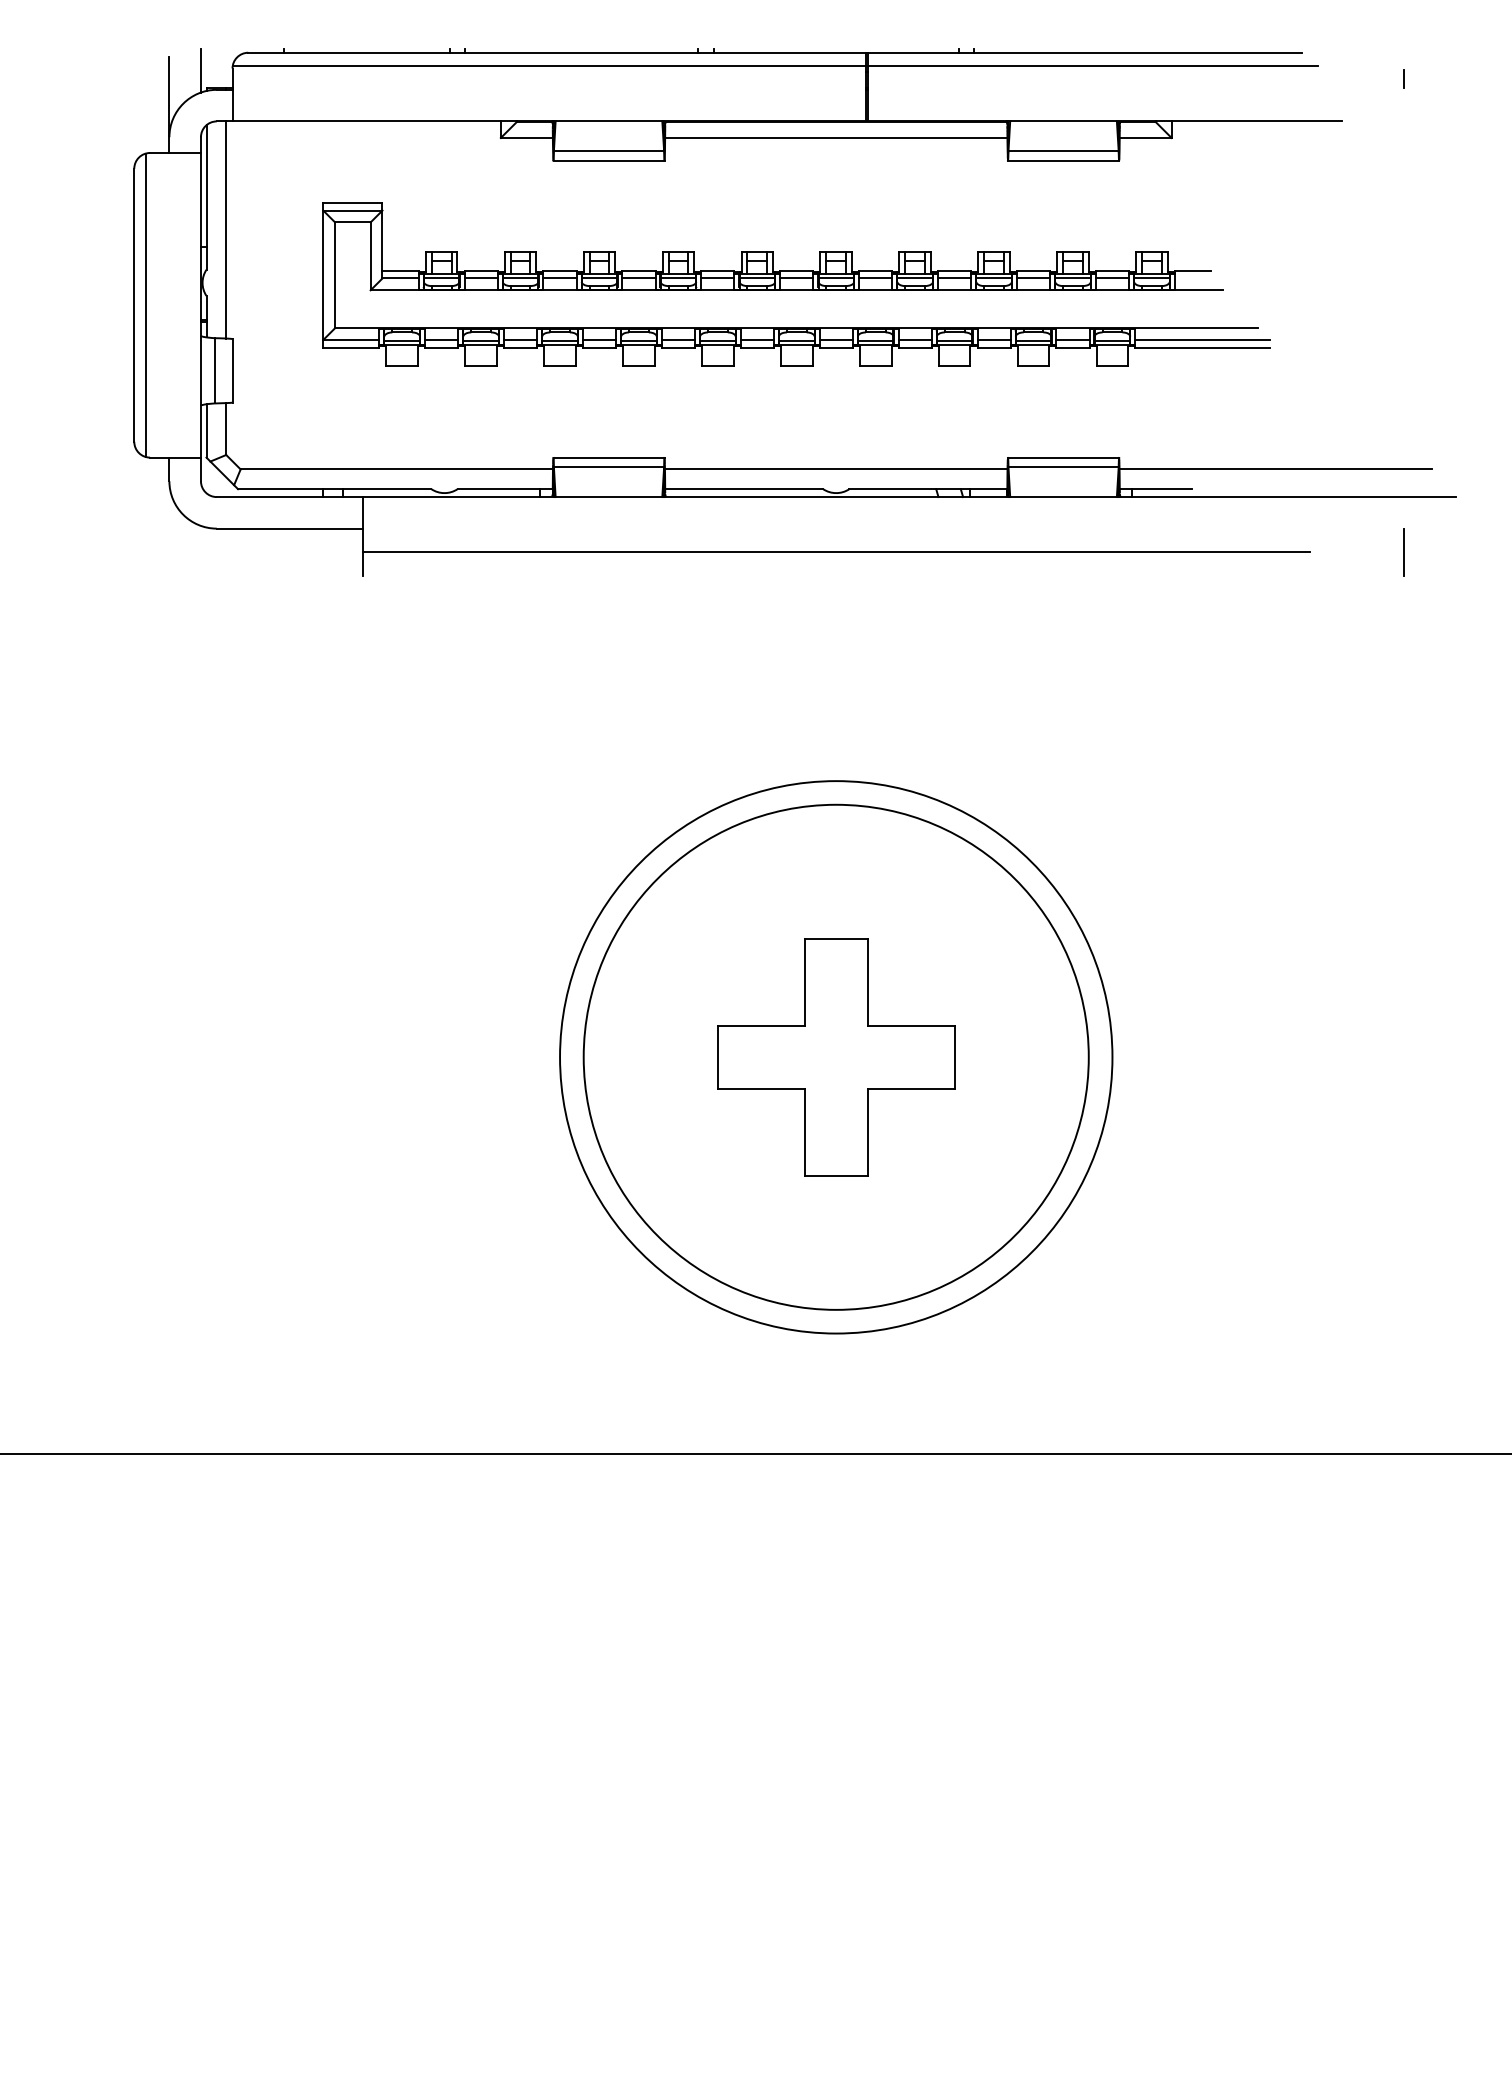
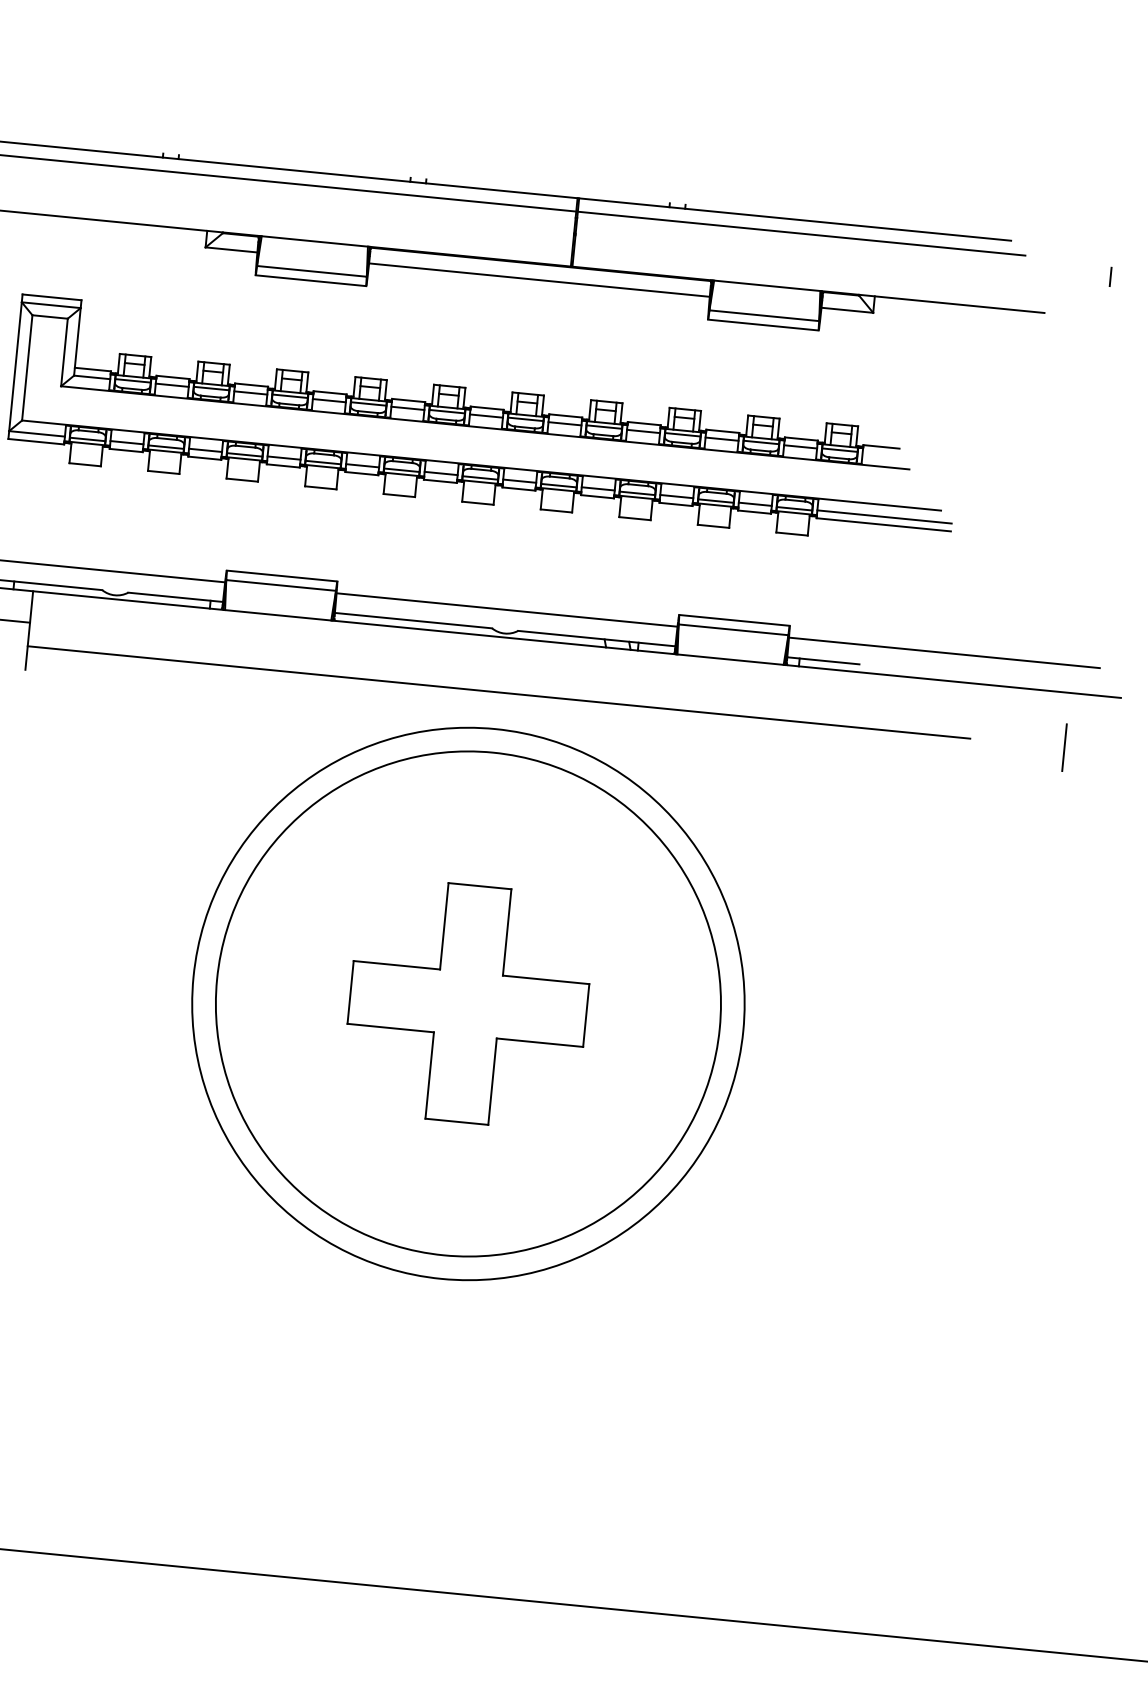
part: (836, 1057) -> (468, 1004), moved

